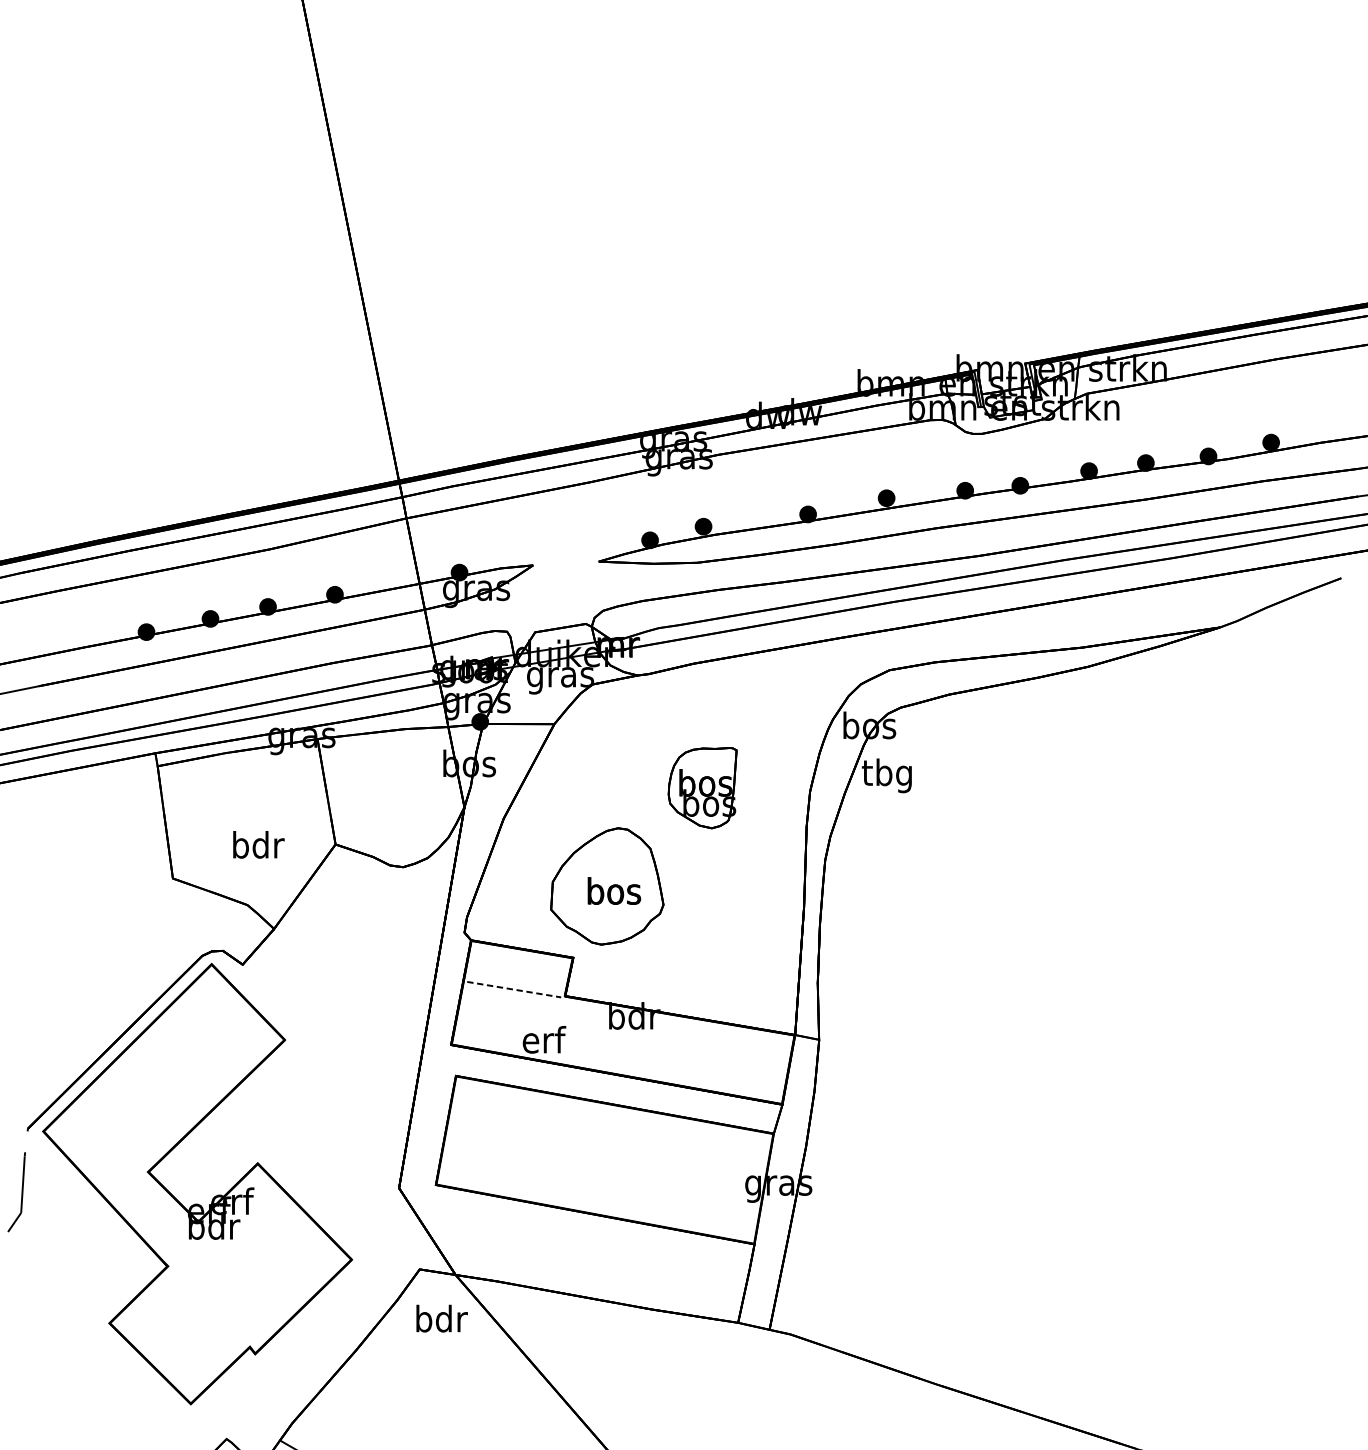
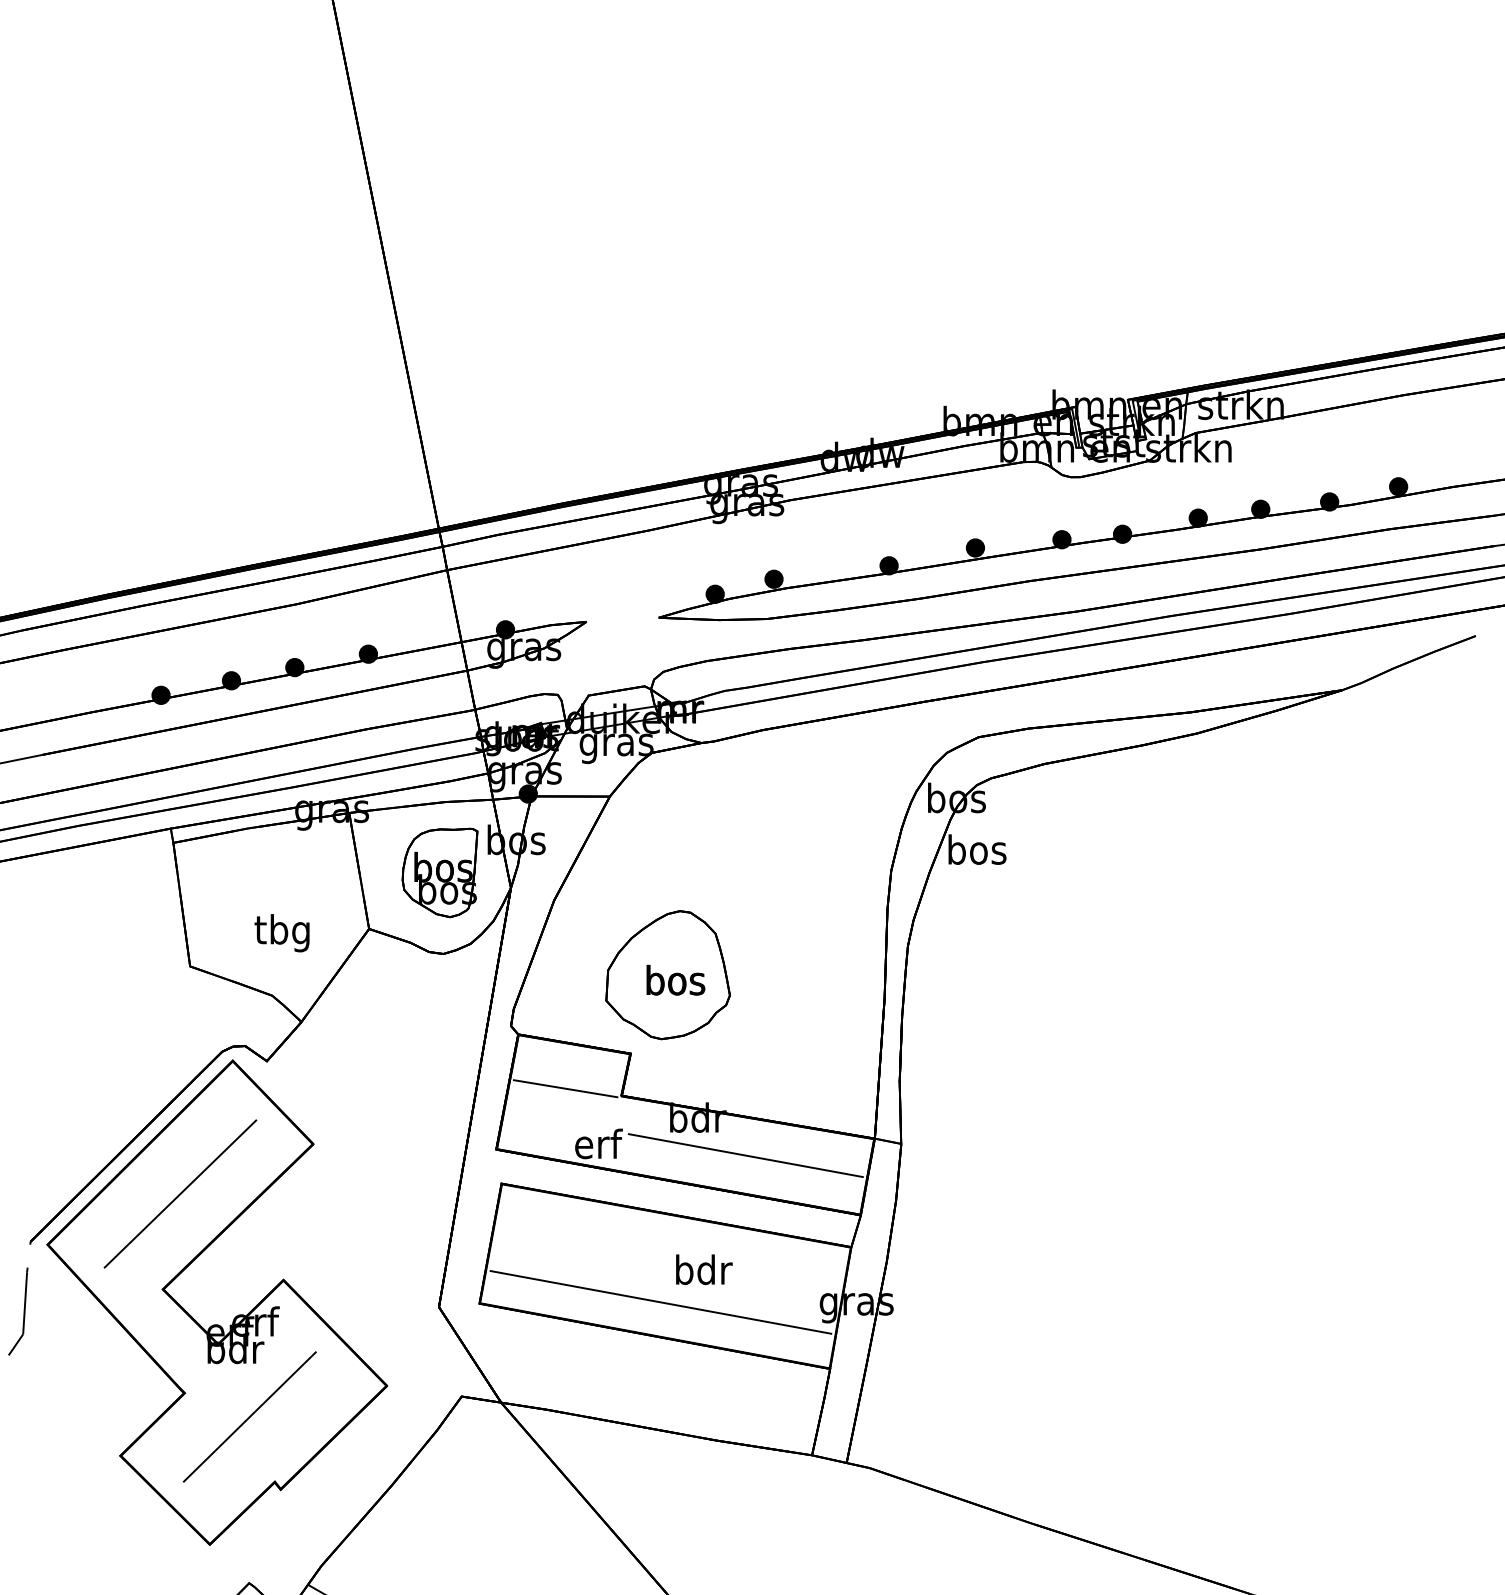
text: (888, 775) -> (977, 853), tbg -> bos
part: (702, 787) -> (439, 872), moved
text: (257, 848) -> (283, 933), bdr -> tbg
line: (514, 989) -> (566, 1088), dashed -> solid
line: (677, 1050) -> (745, 1155), added
line: (164, 1084) -> (180, 1193), added
line: (600, 1183) -> (660, 1302), added
line: (226, 1287) -> (249, 1416), added
text: (442, 1318) -> (704, 1269), moved

